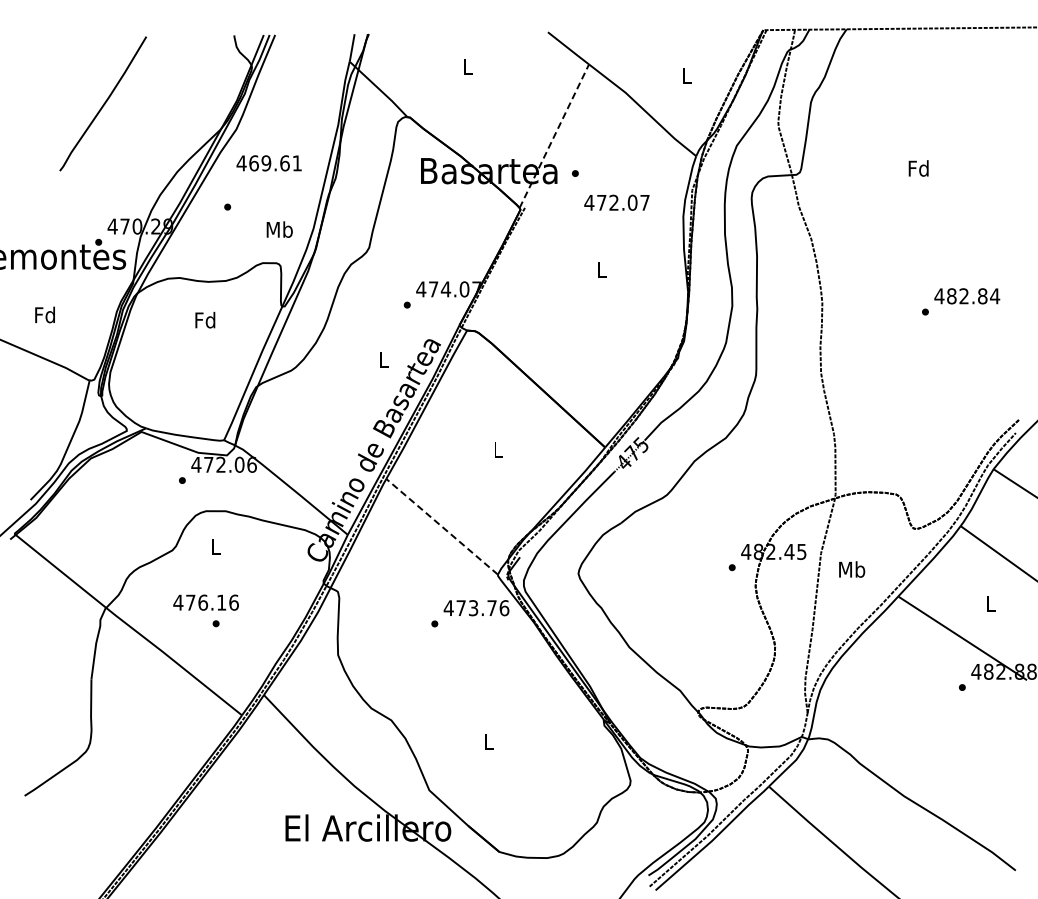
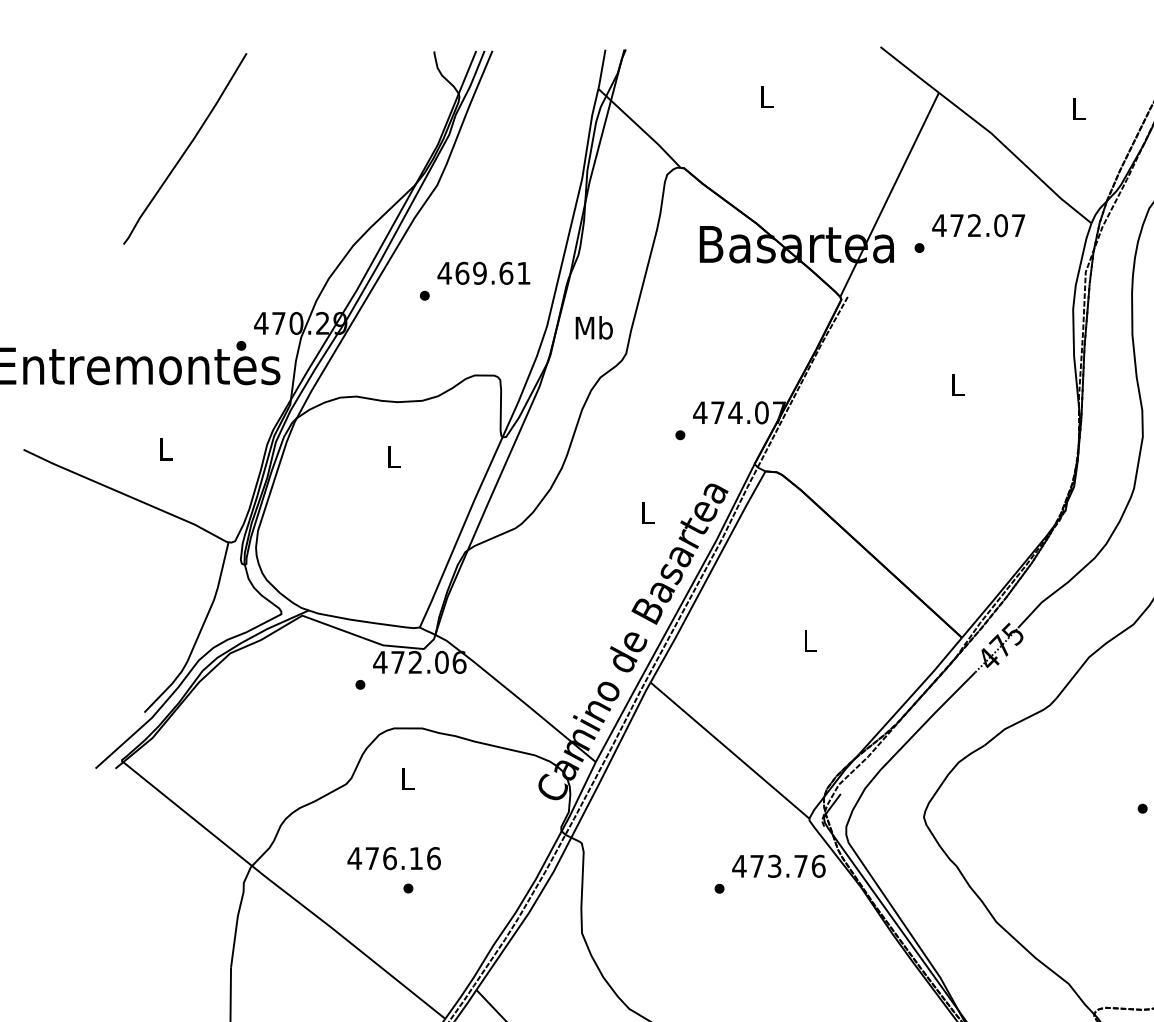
curve: (103, 103) -> (185, 148), moved
line: (554, 136) -> (889, 195), dashed -> solid
text: (268, 163) -> (482, 273), moved
text: (616, 202) -> (978, 225), moved
text: (279, 229) -> (593, 327), moved
text: (44, 314) -> (164, 448), Fd -> L
text: (205, 319) -> (393, 455), Fd -> L
line: (442, 526) -> (730, 750), dashed -> solid

